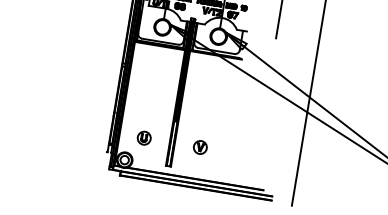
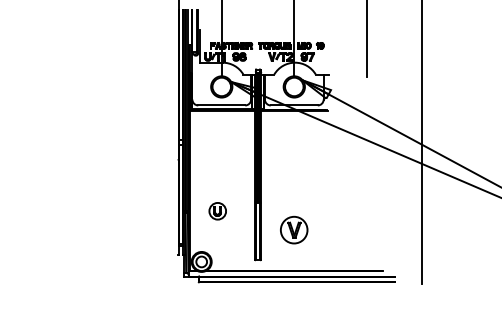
part: (144, 138) -> (217, 211), moved
part: (200, 147) -> (294, 230), size x1.6

